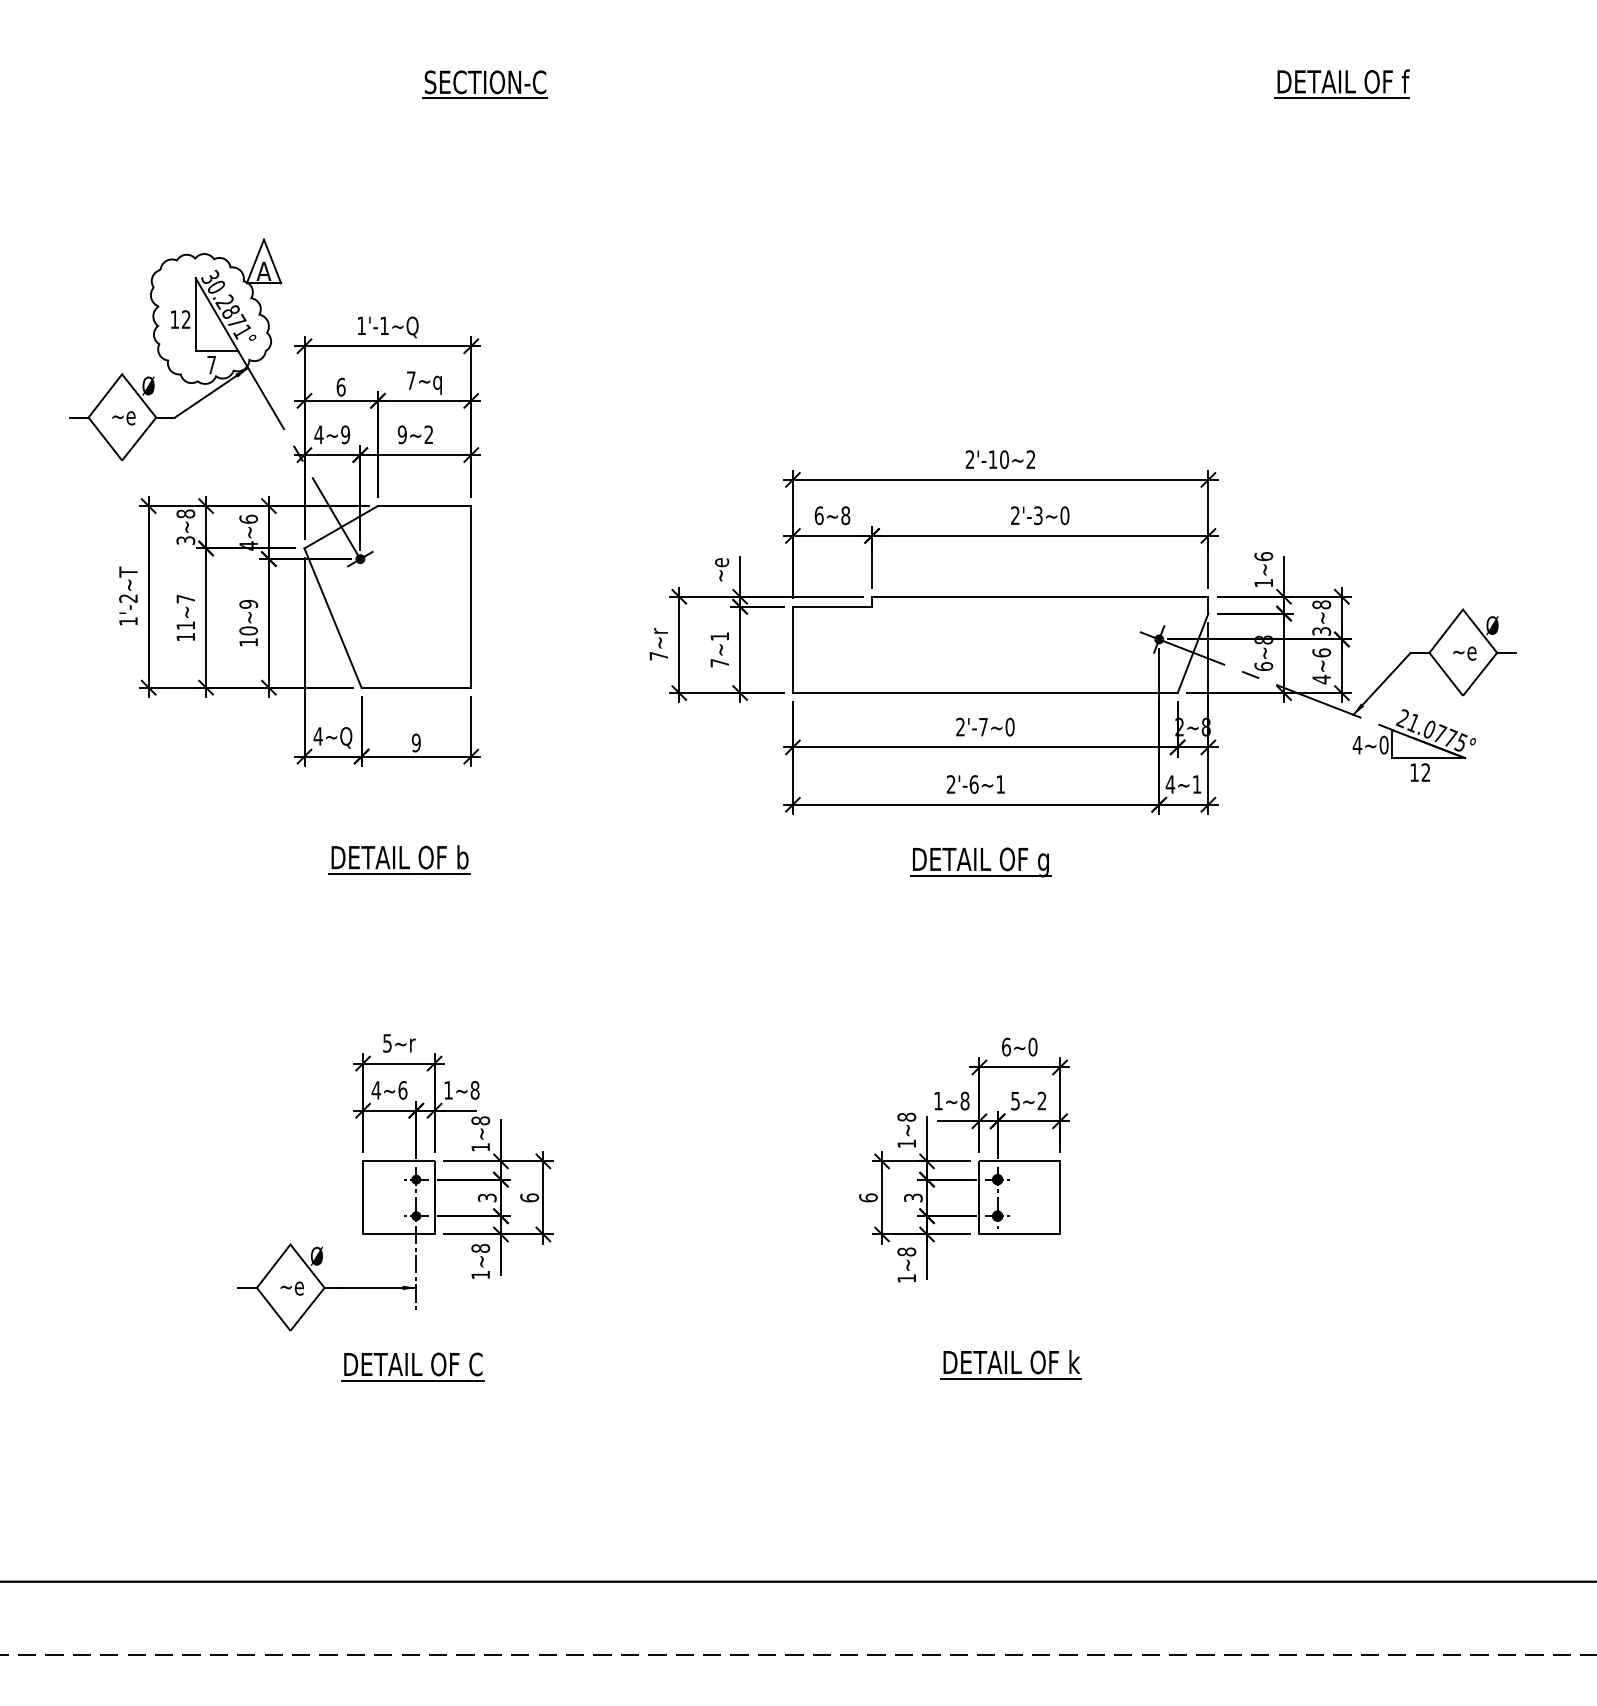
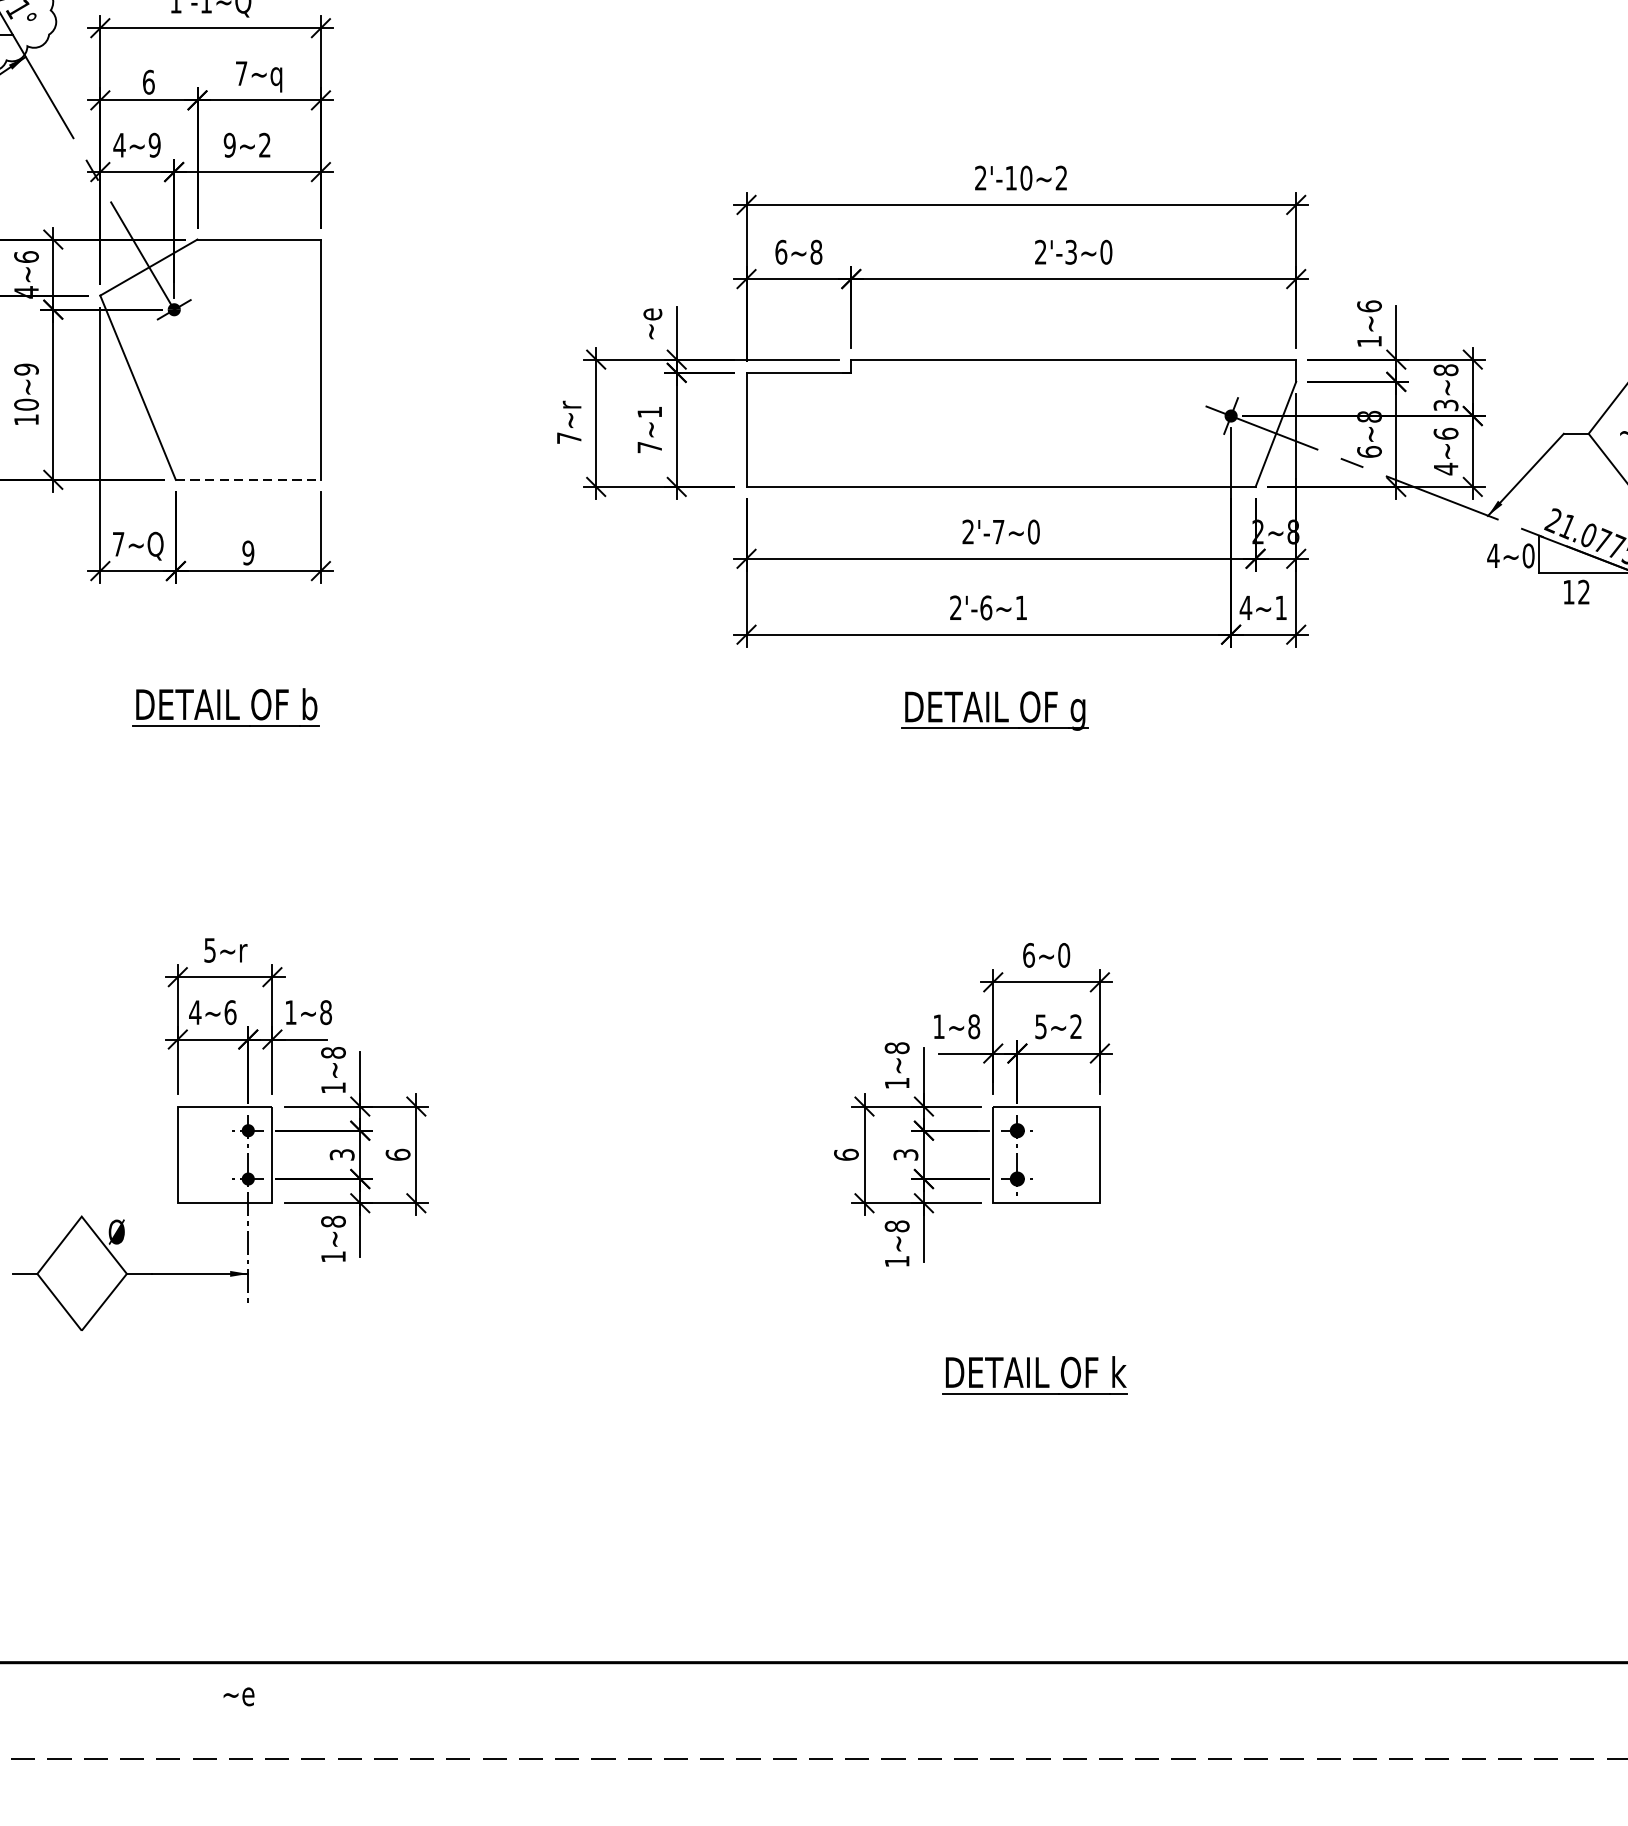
line: (416, 687) -> (248, 479), solid -> dashed
text: (317, 736) -> (117, 544), 4~Q -> 7~Q
text: (291, 1288) -> (237, 1696), moved
part: (412, 1366) -> (243, 1377), removed

